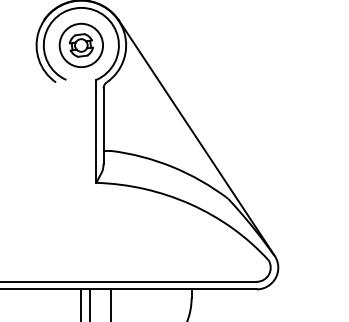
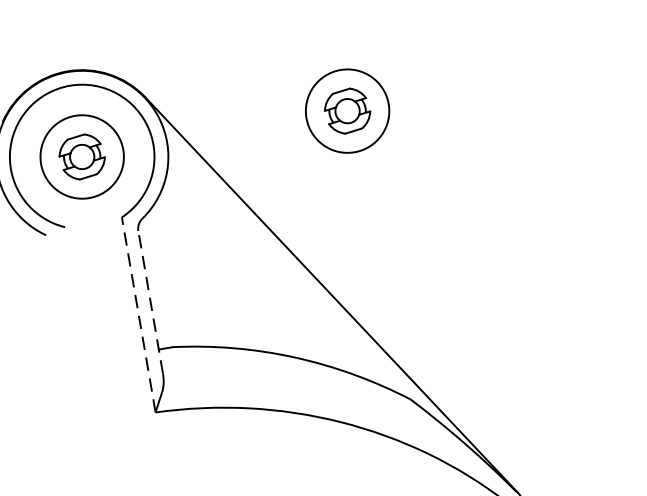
part: (220, 45) -> (345, 111), added
line: (103, 125) -> (150, 301), solid -> dashed
line: (96, 130) -> (138, 313), solid -> dashed

